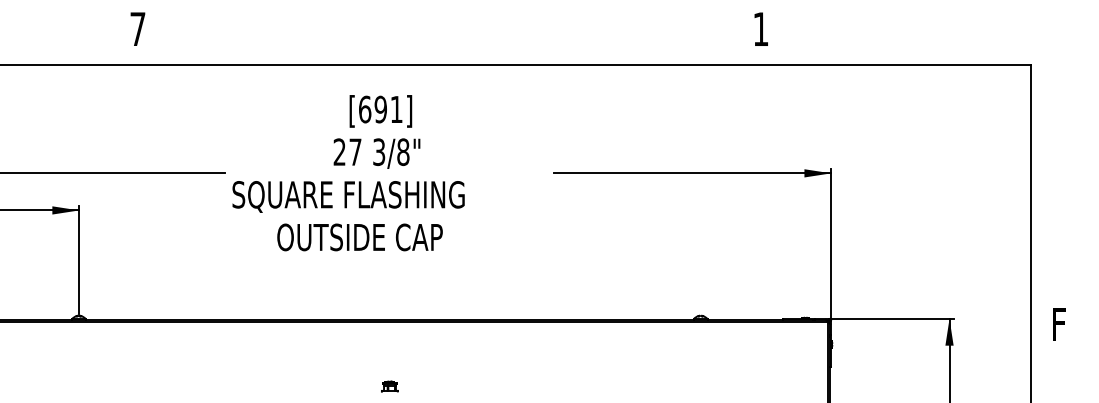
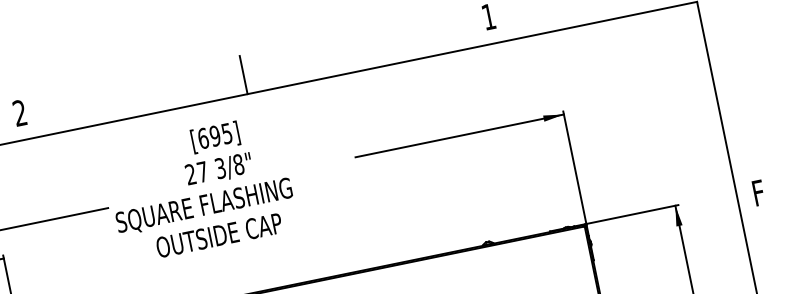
text: (137, 28) -> (19, 112), 7 -> 2
line: (433, 38) -> (243, 74), added
text: (396, 109) -> (226, 133), [691] -> [695]

